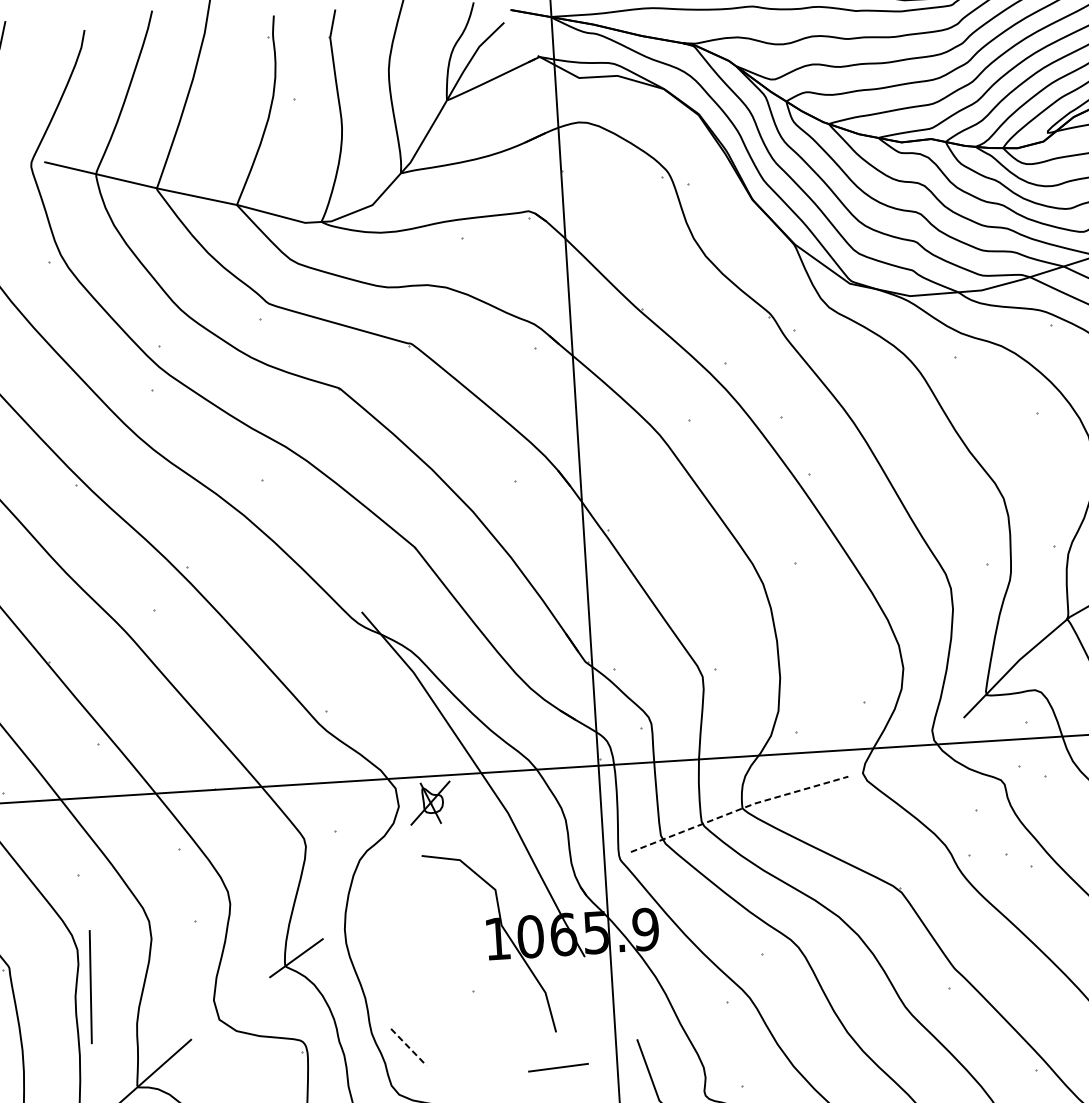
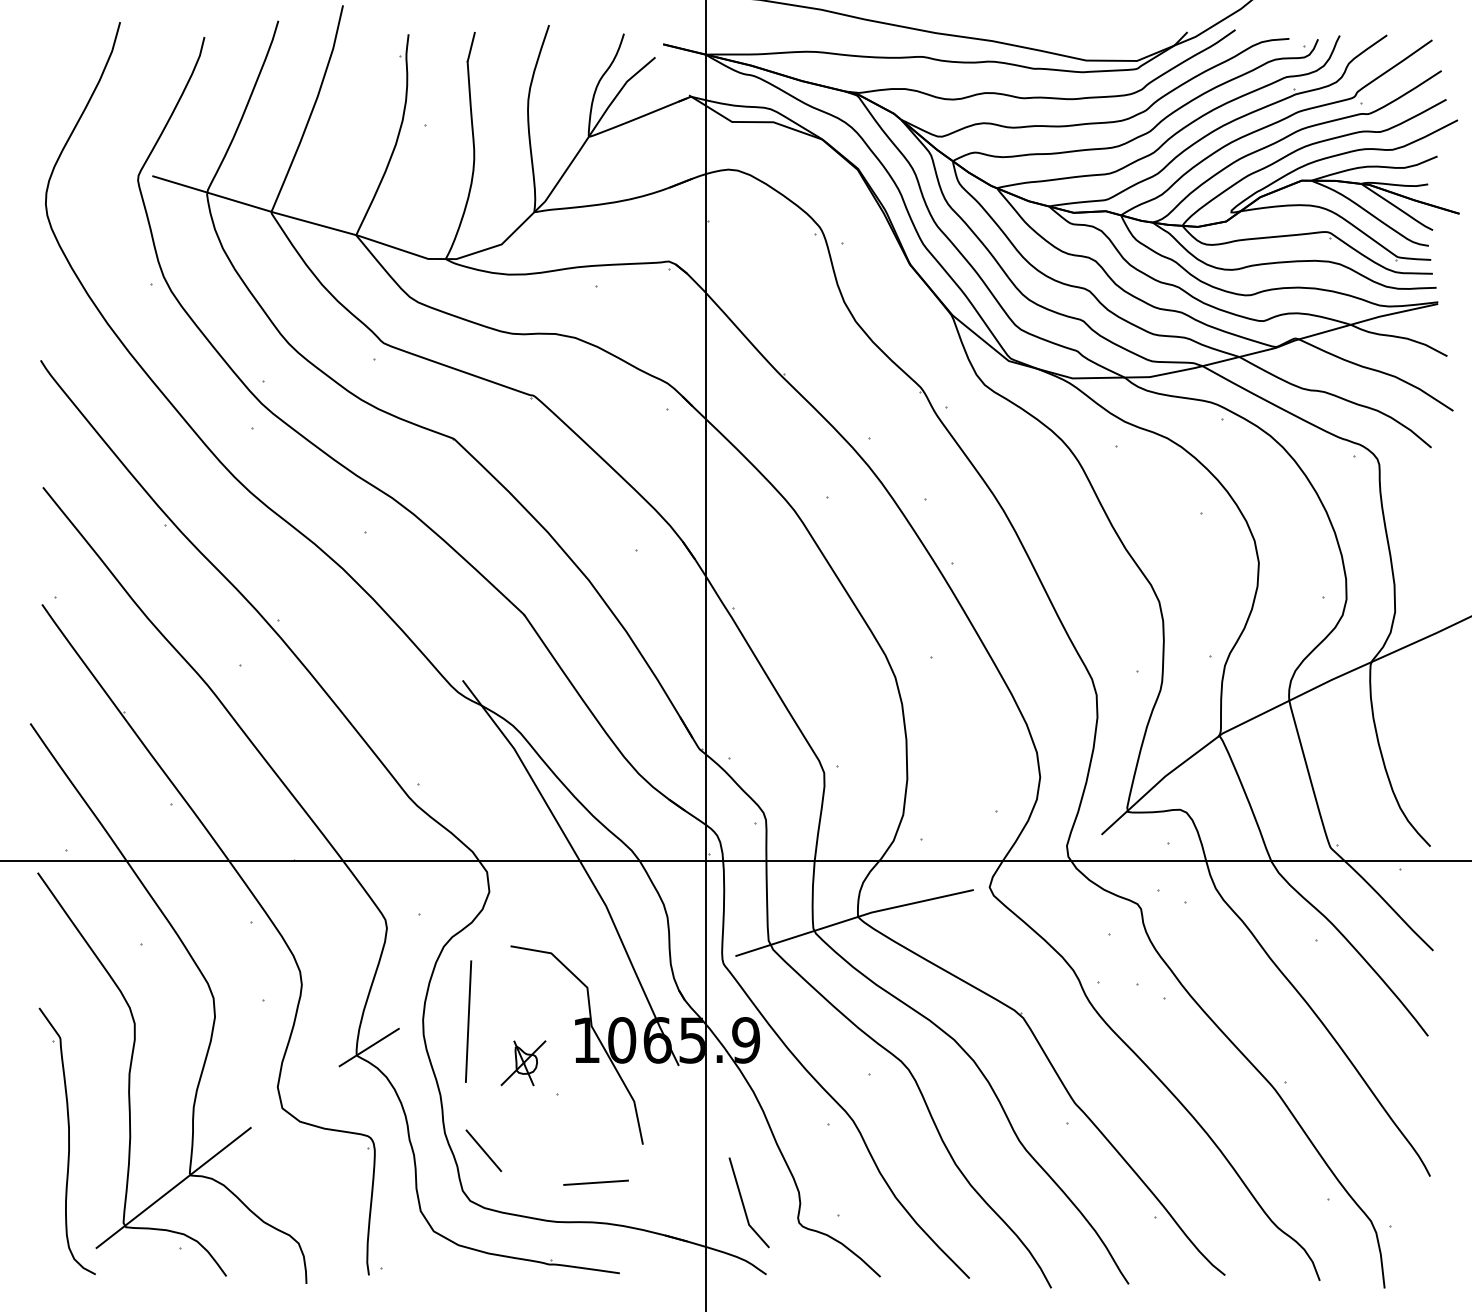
part: (430, 803) -> (523, 1063), moved
line: (738, 810) -> (853, 918), dashed -> solid
line: (90, 986) -> (468, 1021), moved
line: (408, 1047) -> (483, 1150), dashed -> solid
line: (557, 1067) -> (595, 1182), moved

